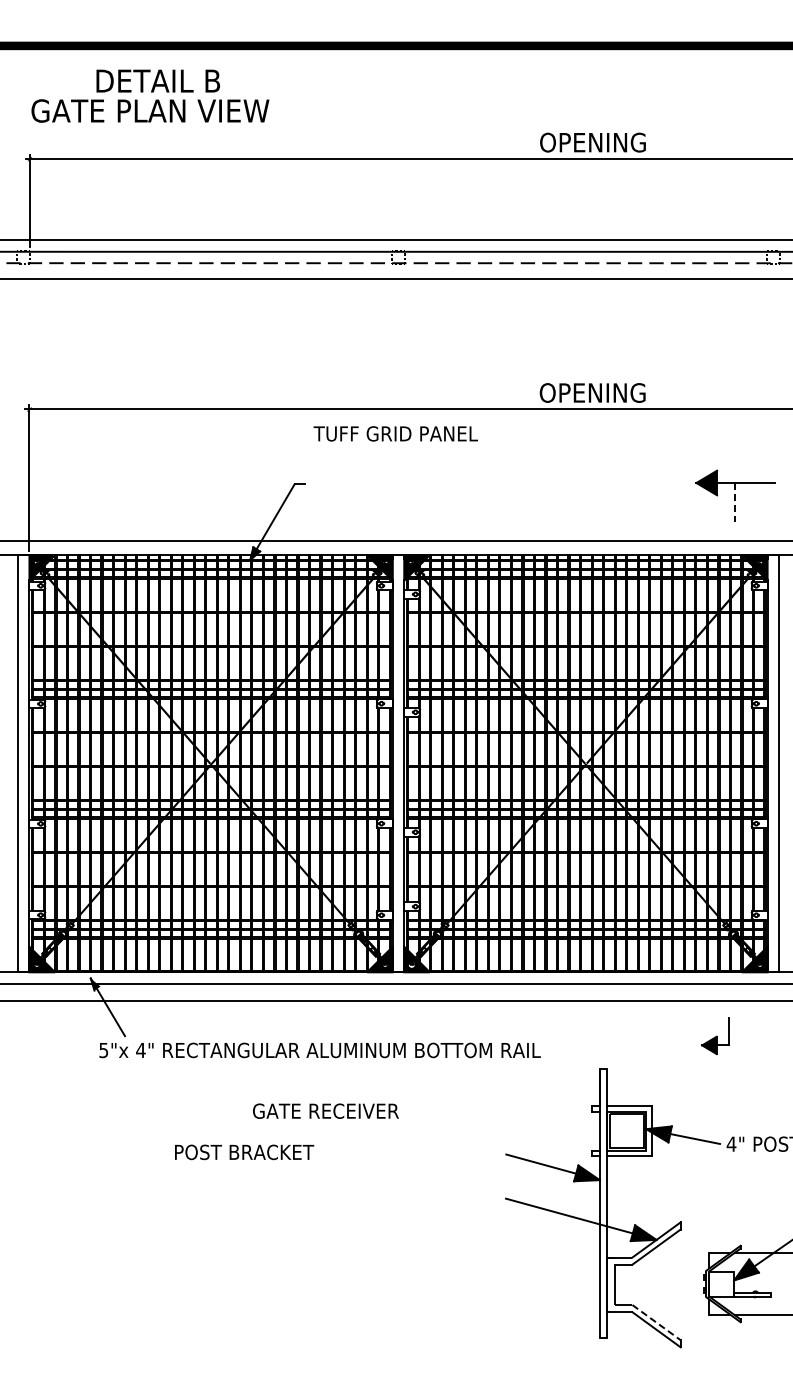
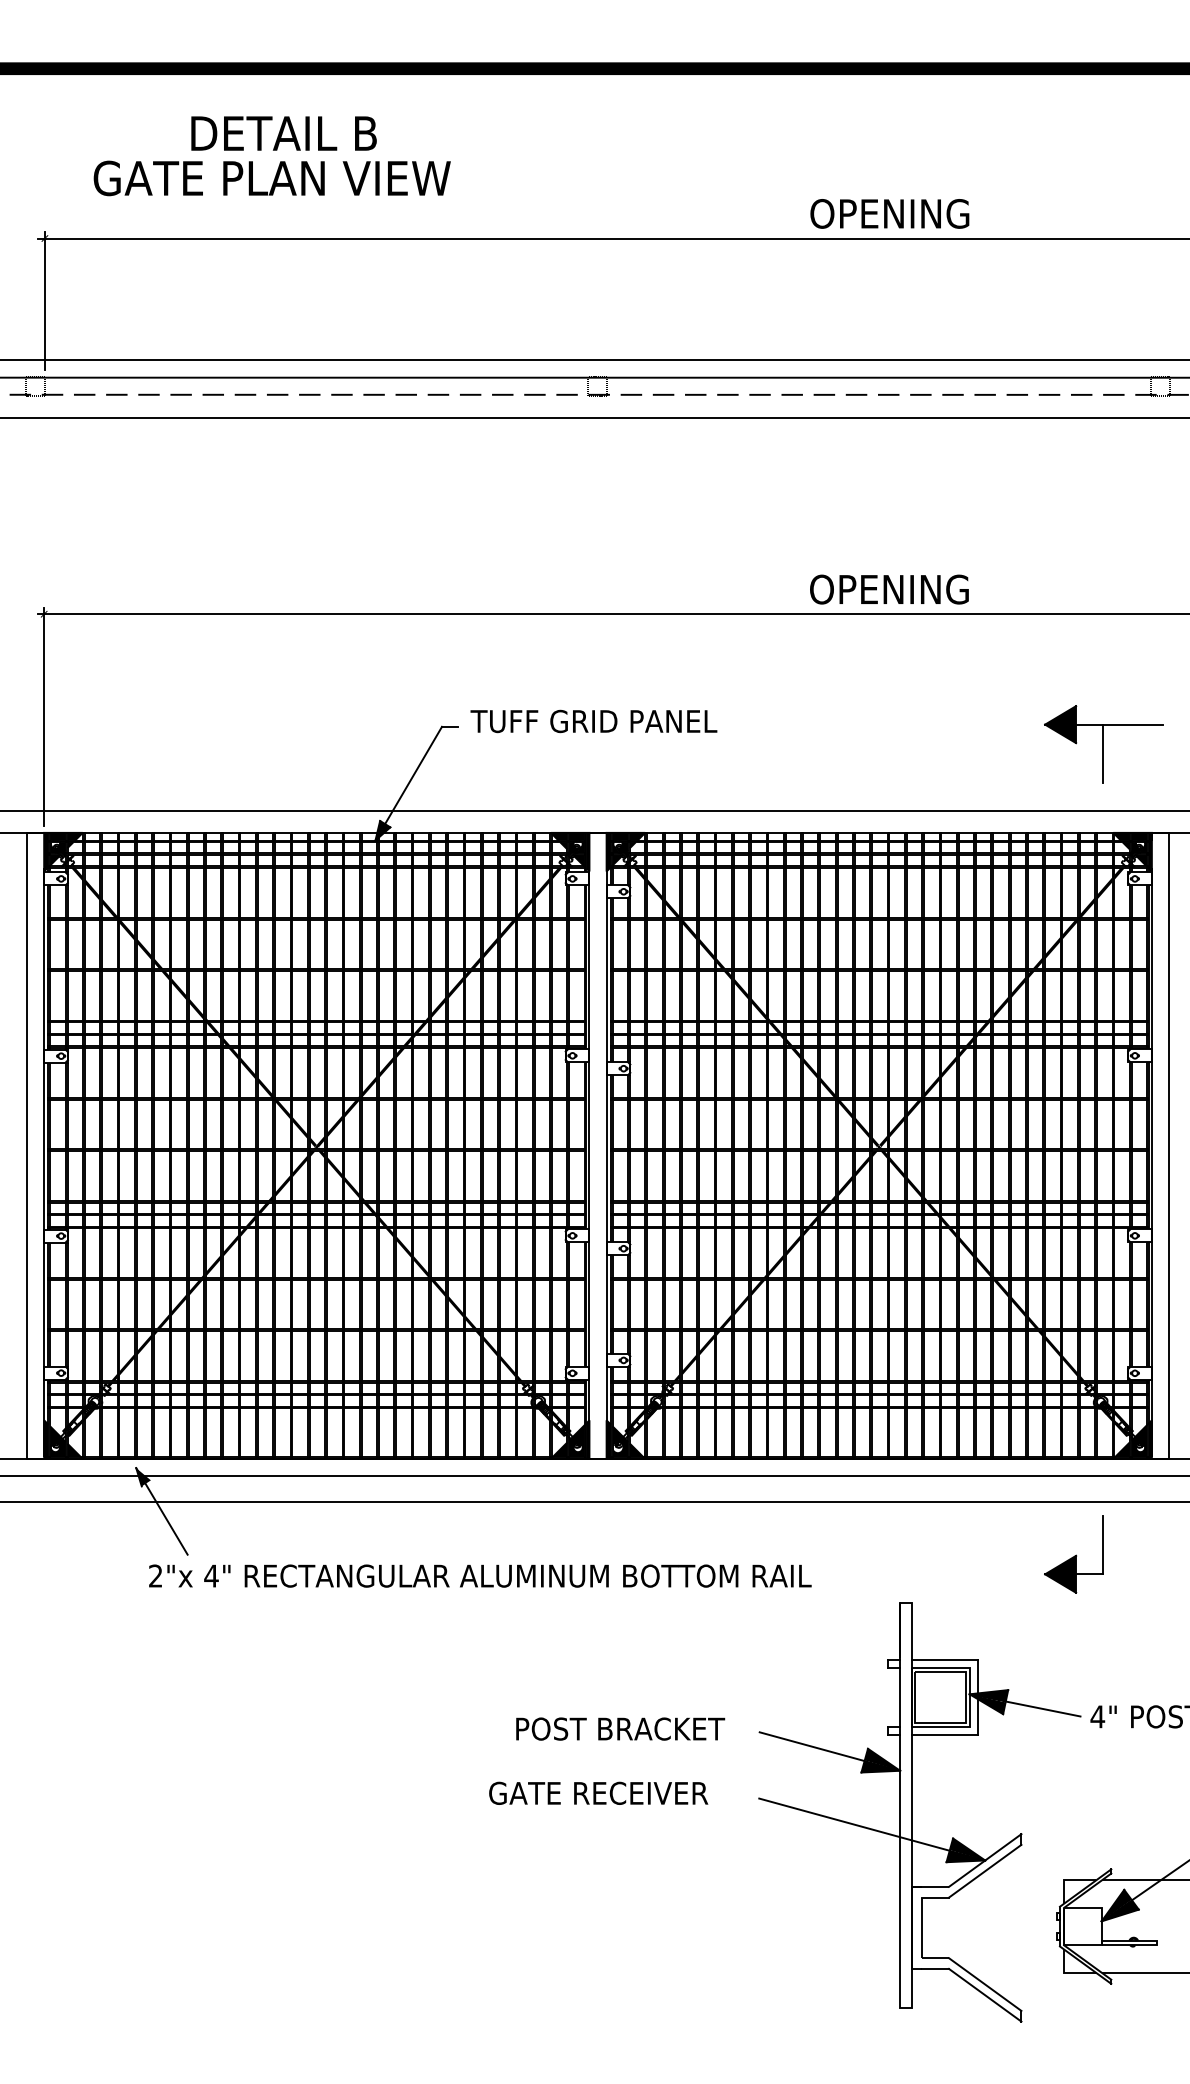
text: (150, 95) -> (272, 155), moved
text: (395, 433) -> (593, 720), moved
line: (735, 502) -> (1103, 753), dashed -> solid
part: (715, 1036) -> (1073, 1555), size x1.43
text: (103, 1050) -> (155, 1576), 5"x -> 2"x
text: (325, 1110) -> (598, 1792), moved
text: (244, 1152) -> (620, 1729), moved
line: (656, 1322) -> (985, 1984), dashed -> solid

